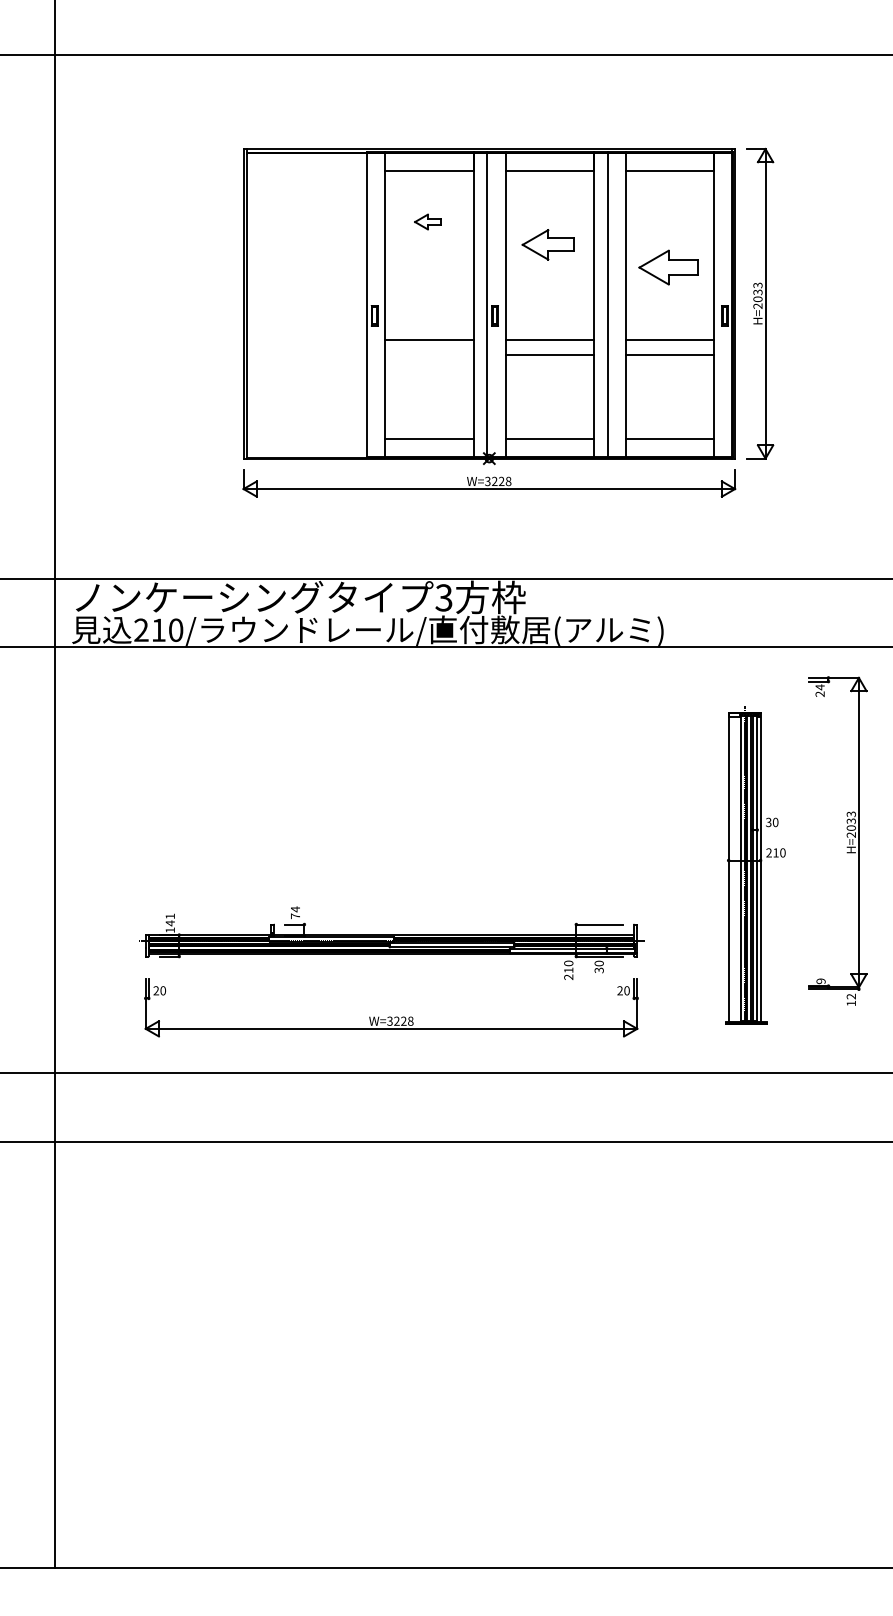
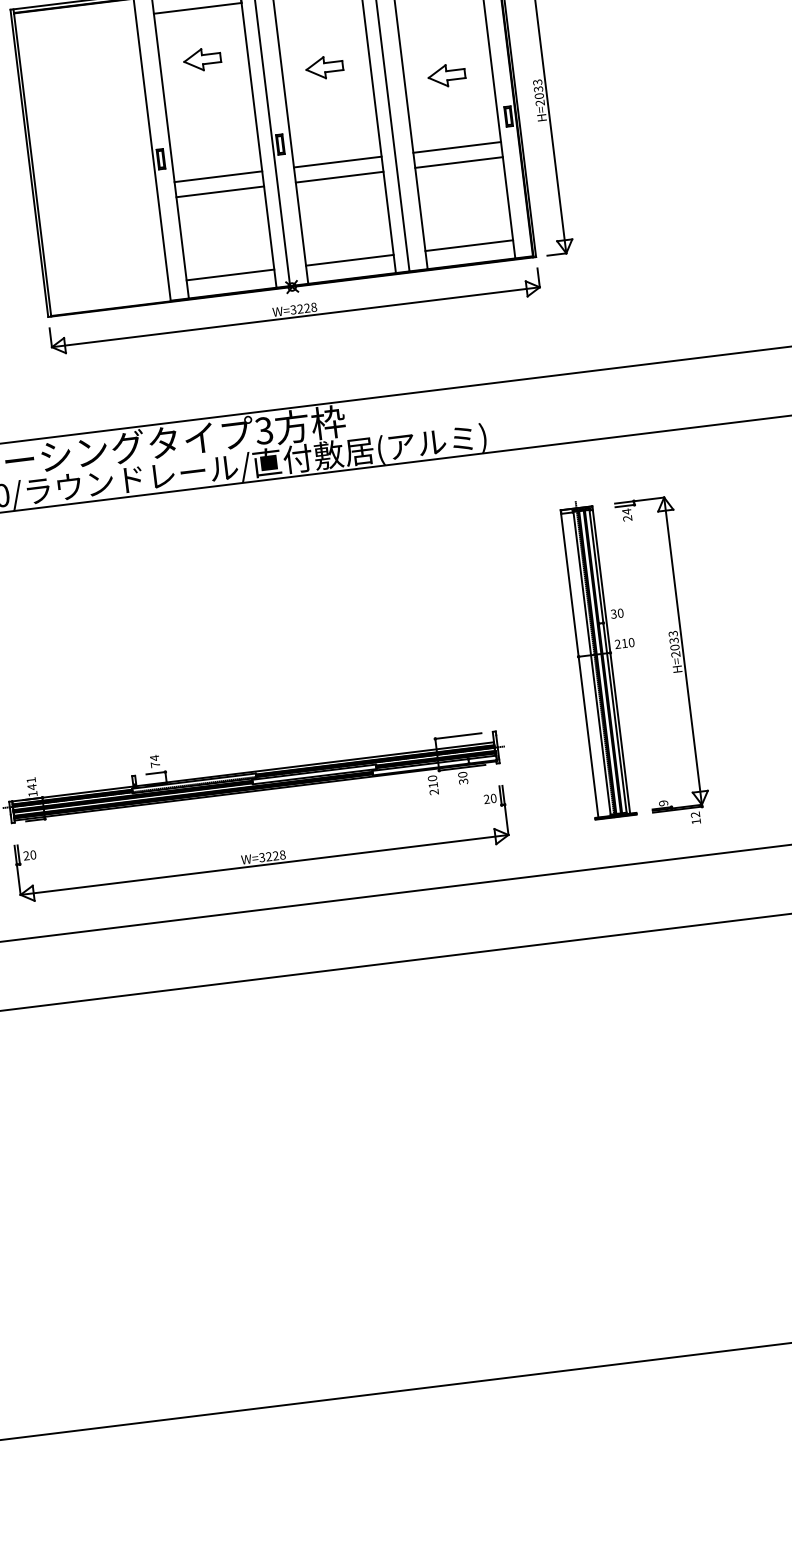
part: (427, 221) -> (201, 59), size x1.43
part: (548, 244) -> (324, 67), size x0.71
part: (668, 267) -> (446, 75), size x0.62
line: (429, 355) -> (220, 191), added
part: (846, 836) -> (671, 656), moved

